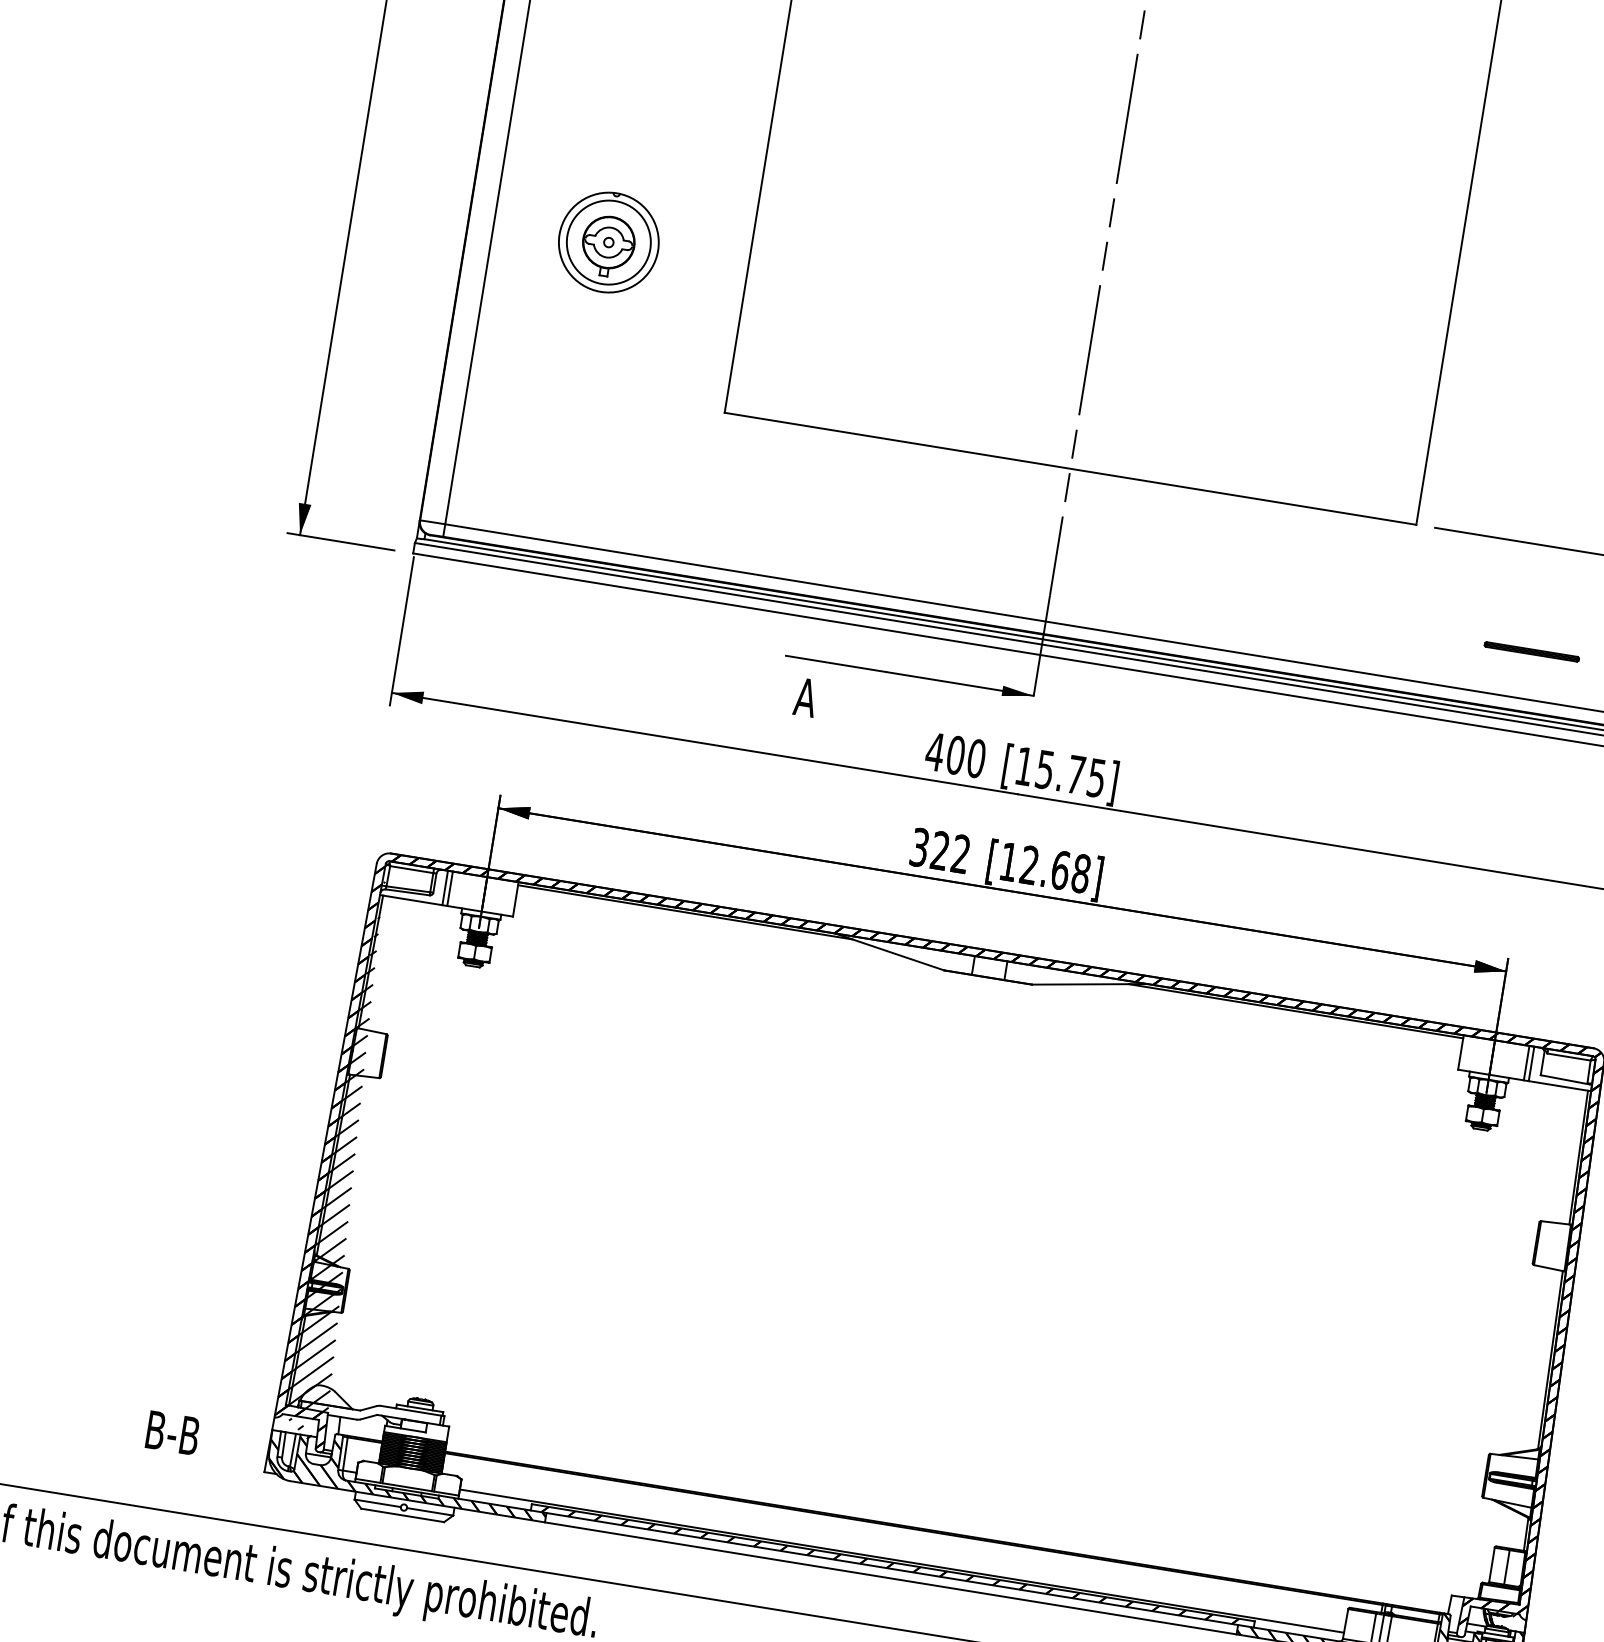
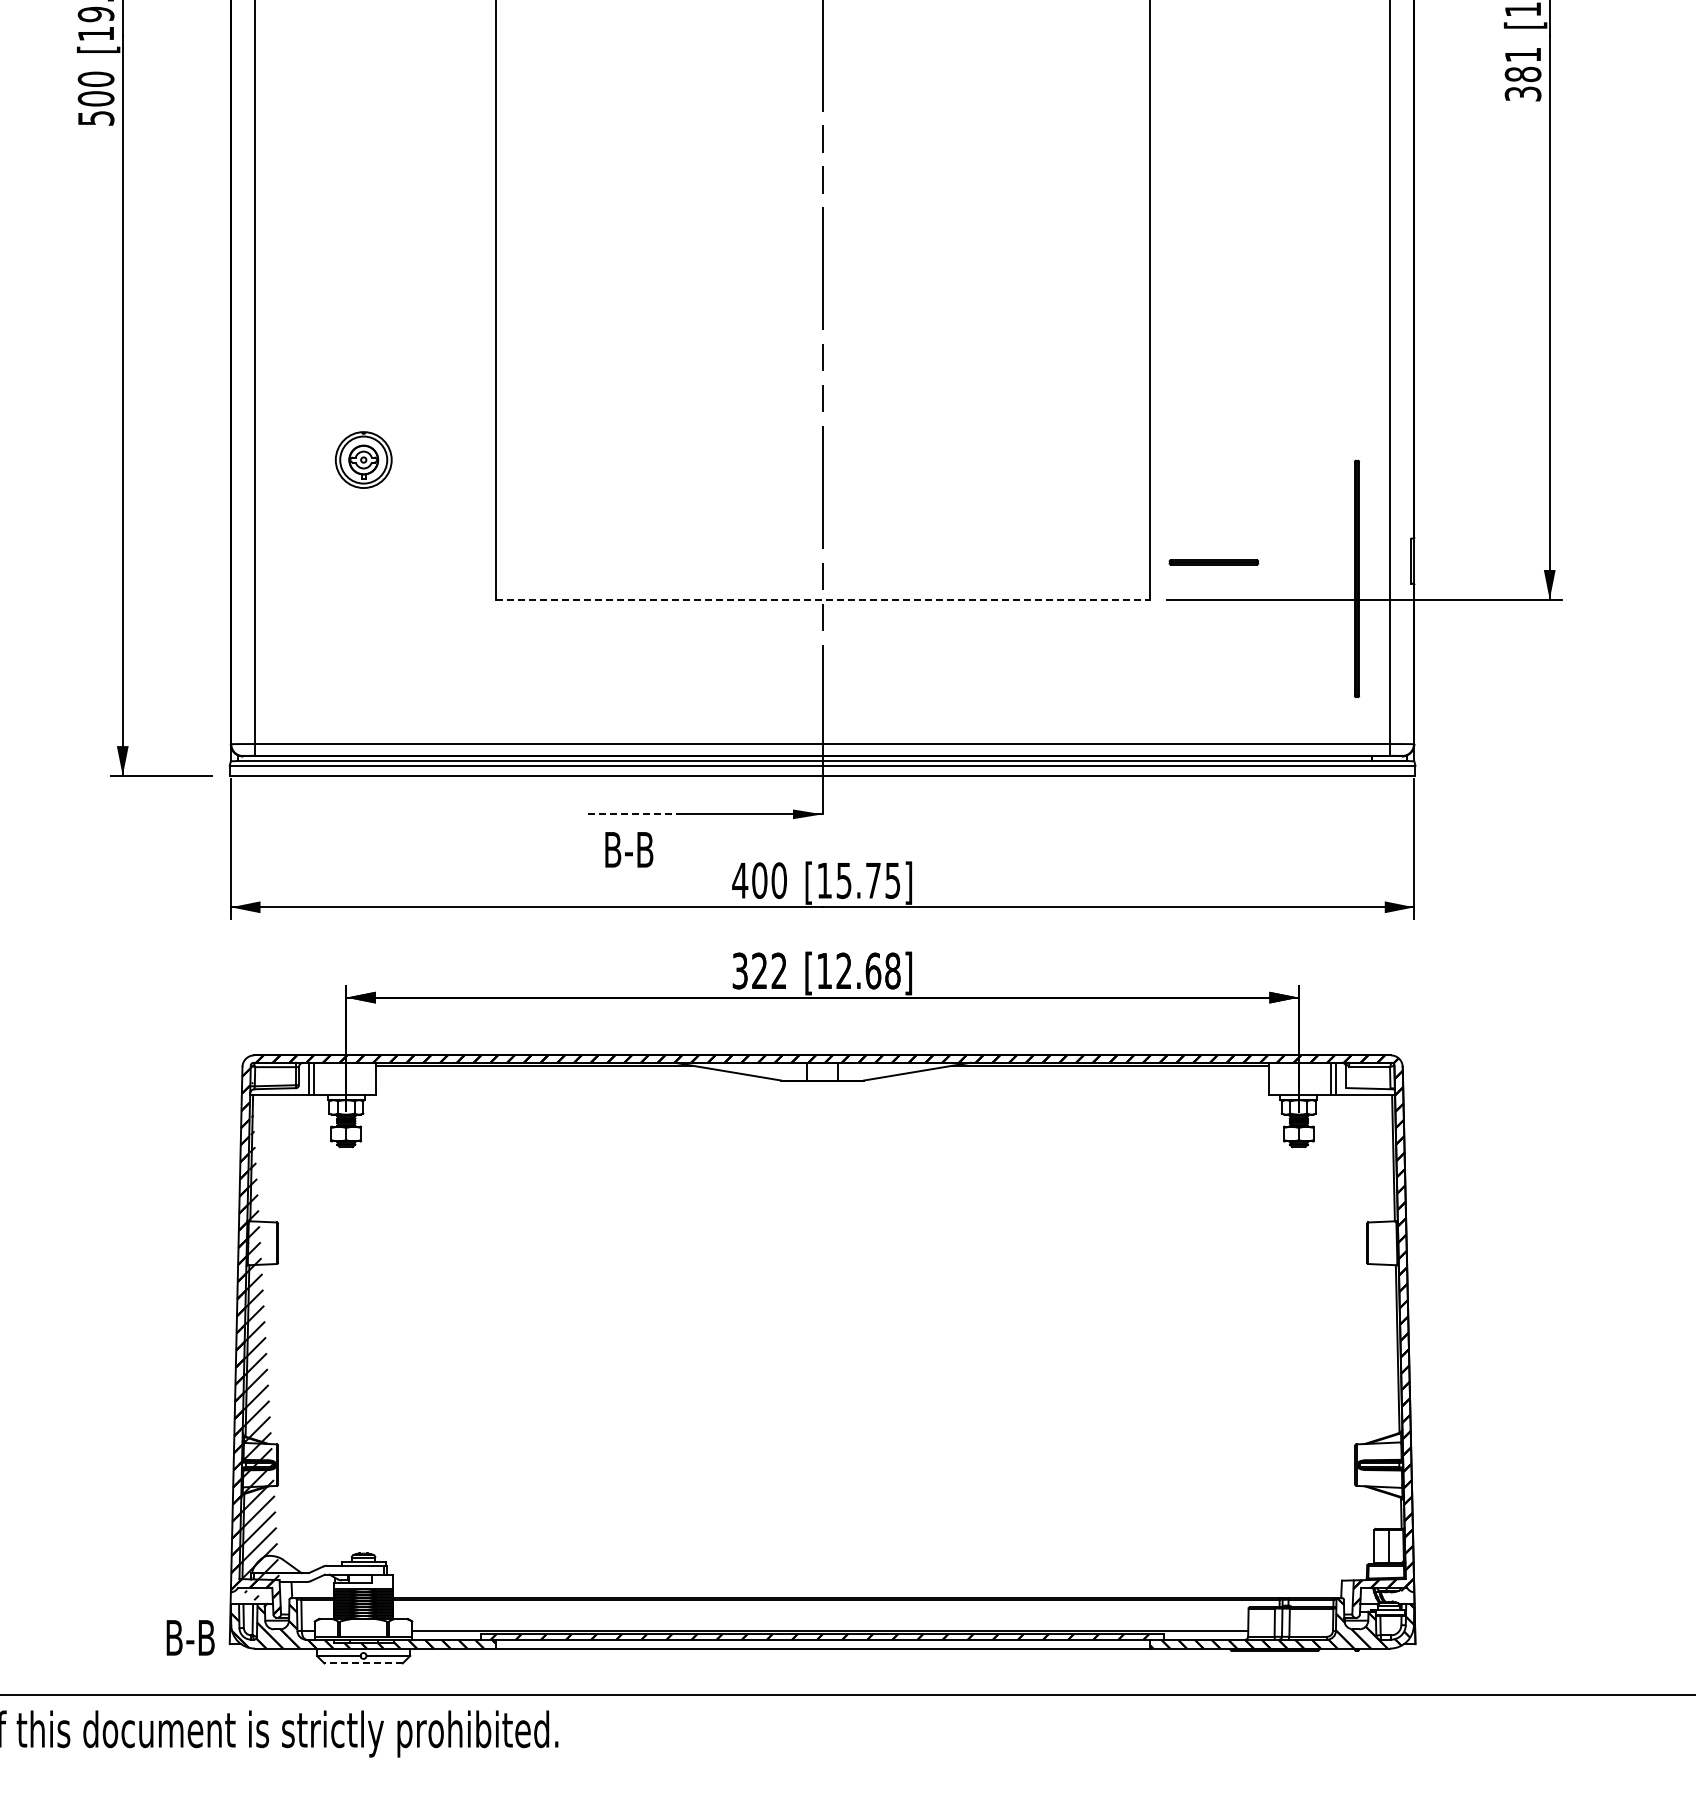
part: (608, 241) -> (363, 459), size x0.6
line: (1070, 468) -> (822, 599), solid -> dashed
part: (1531, 651) -> (1213, 562), moved
line: (835, 664) -> (635, 814), solid -> dashed
text: (821, 699) -> (627, 849), A -> B-B
text: (172, 1432) -> (190, 1637), moved
line: (402, 1515) -> (363, 1663), solid -> dashed

